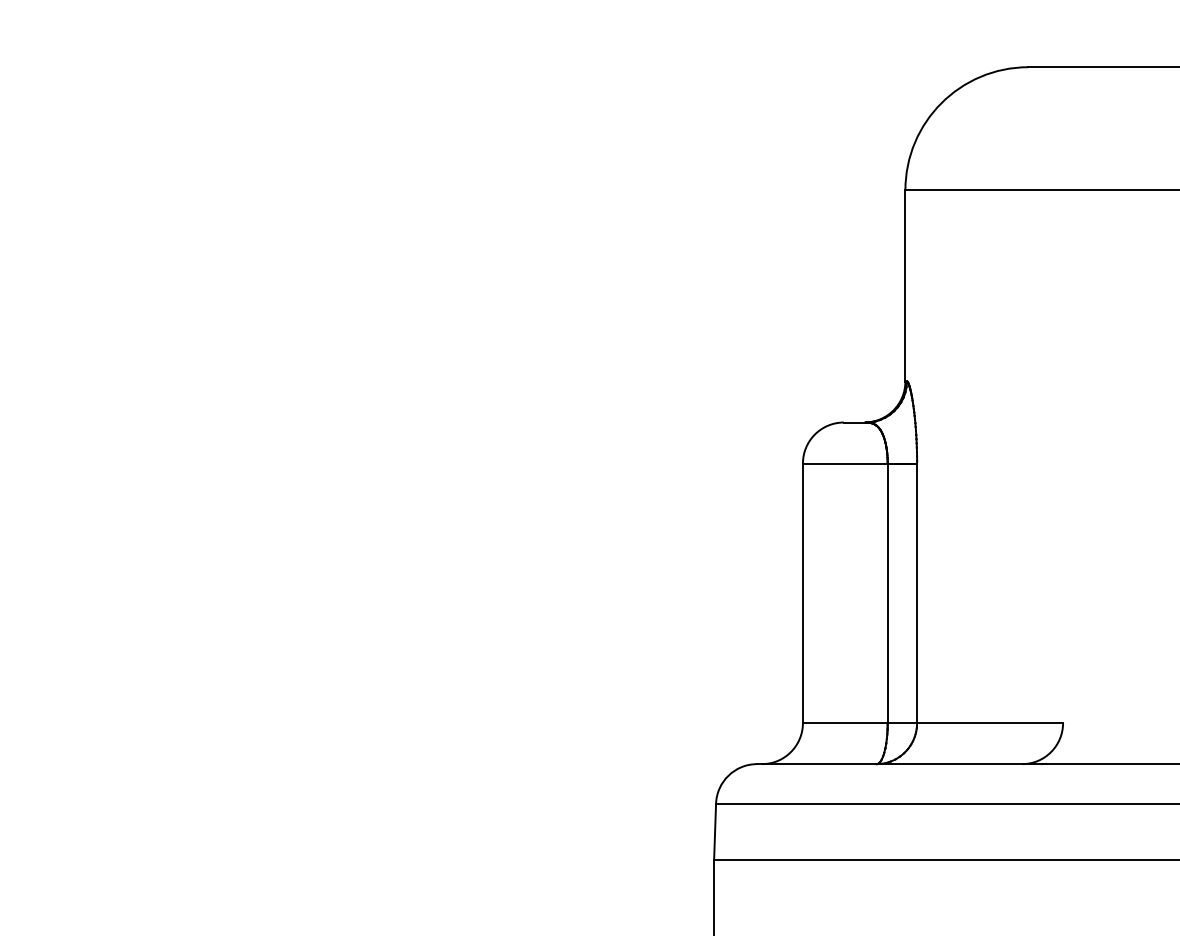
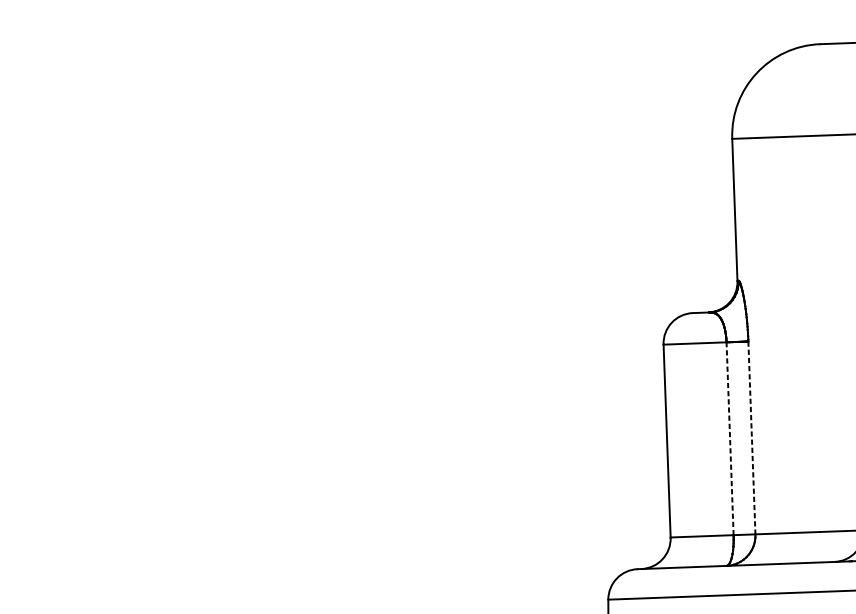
line: (887, 593) -> (729, 438), solid -> dashed
line: (917, 593) -> (752, 438), solid -> dashed

